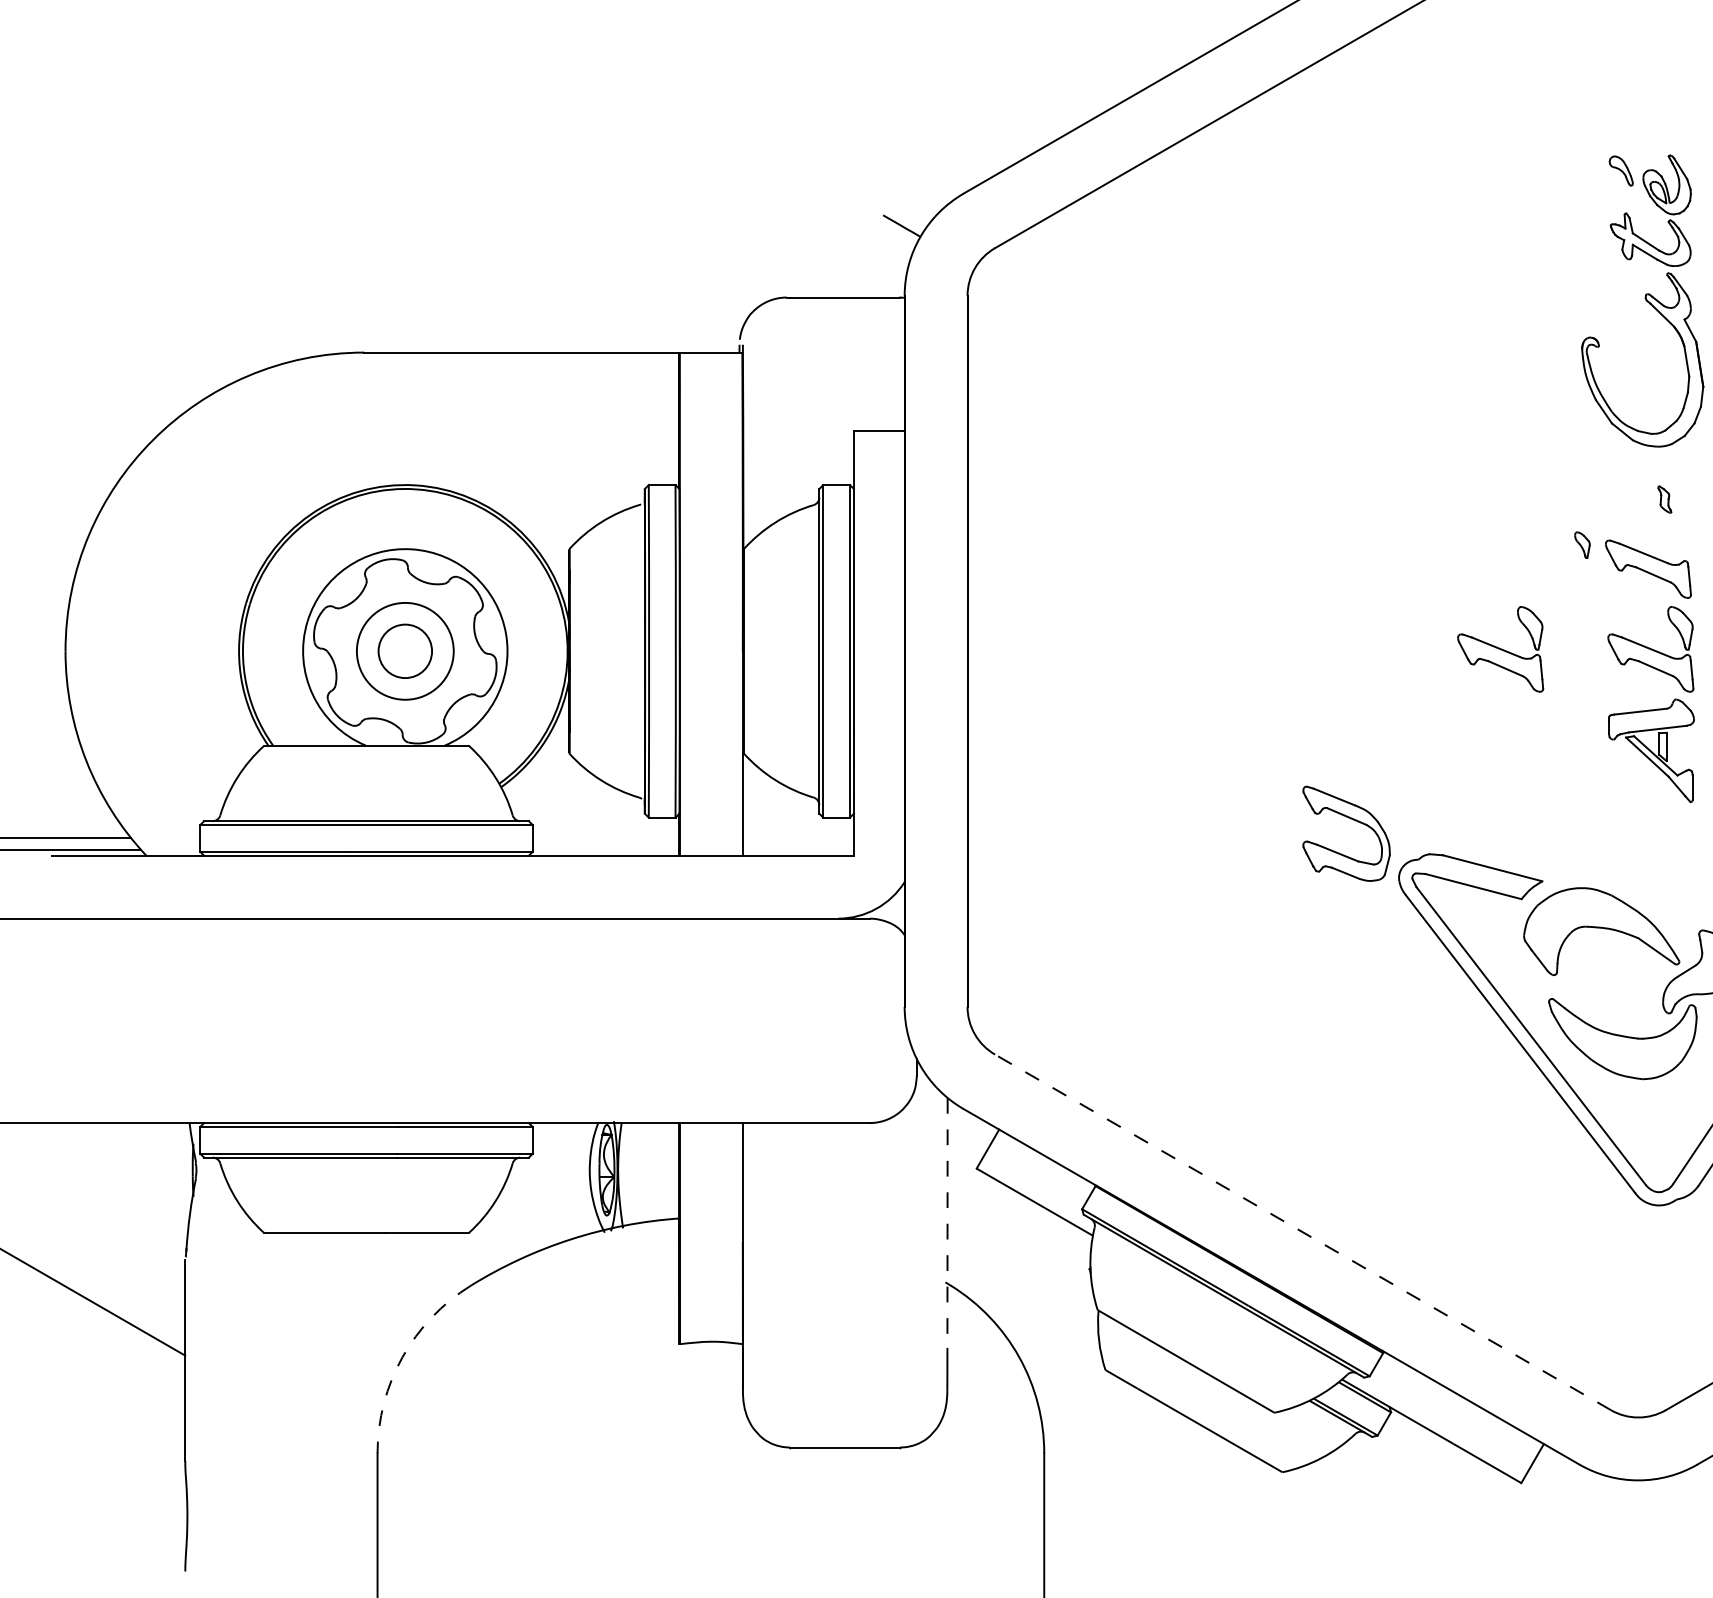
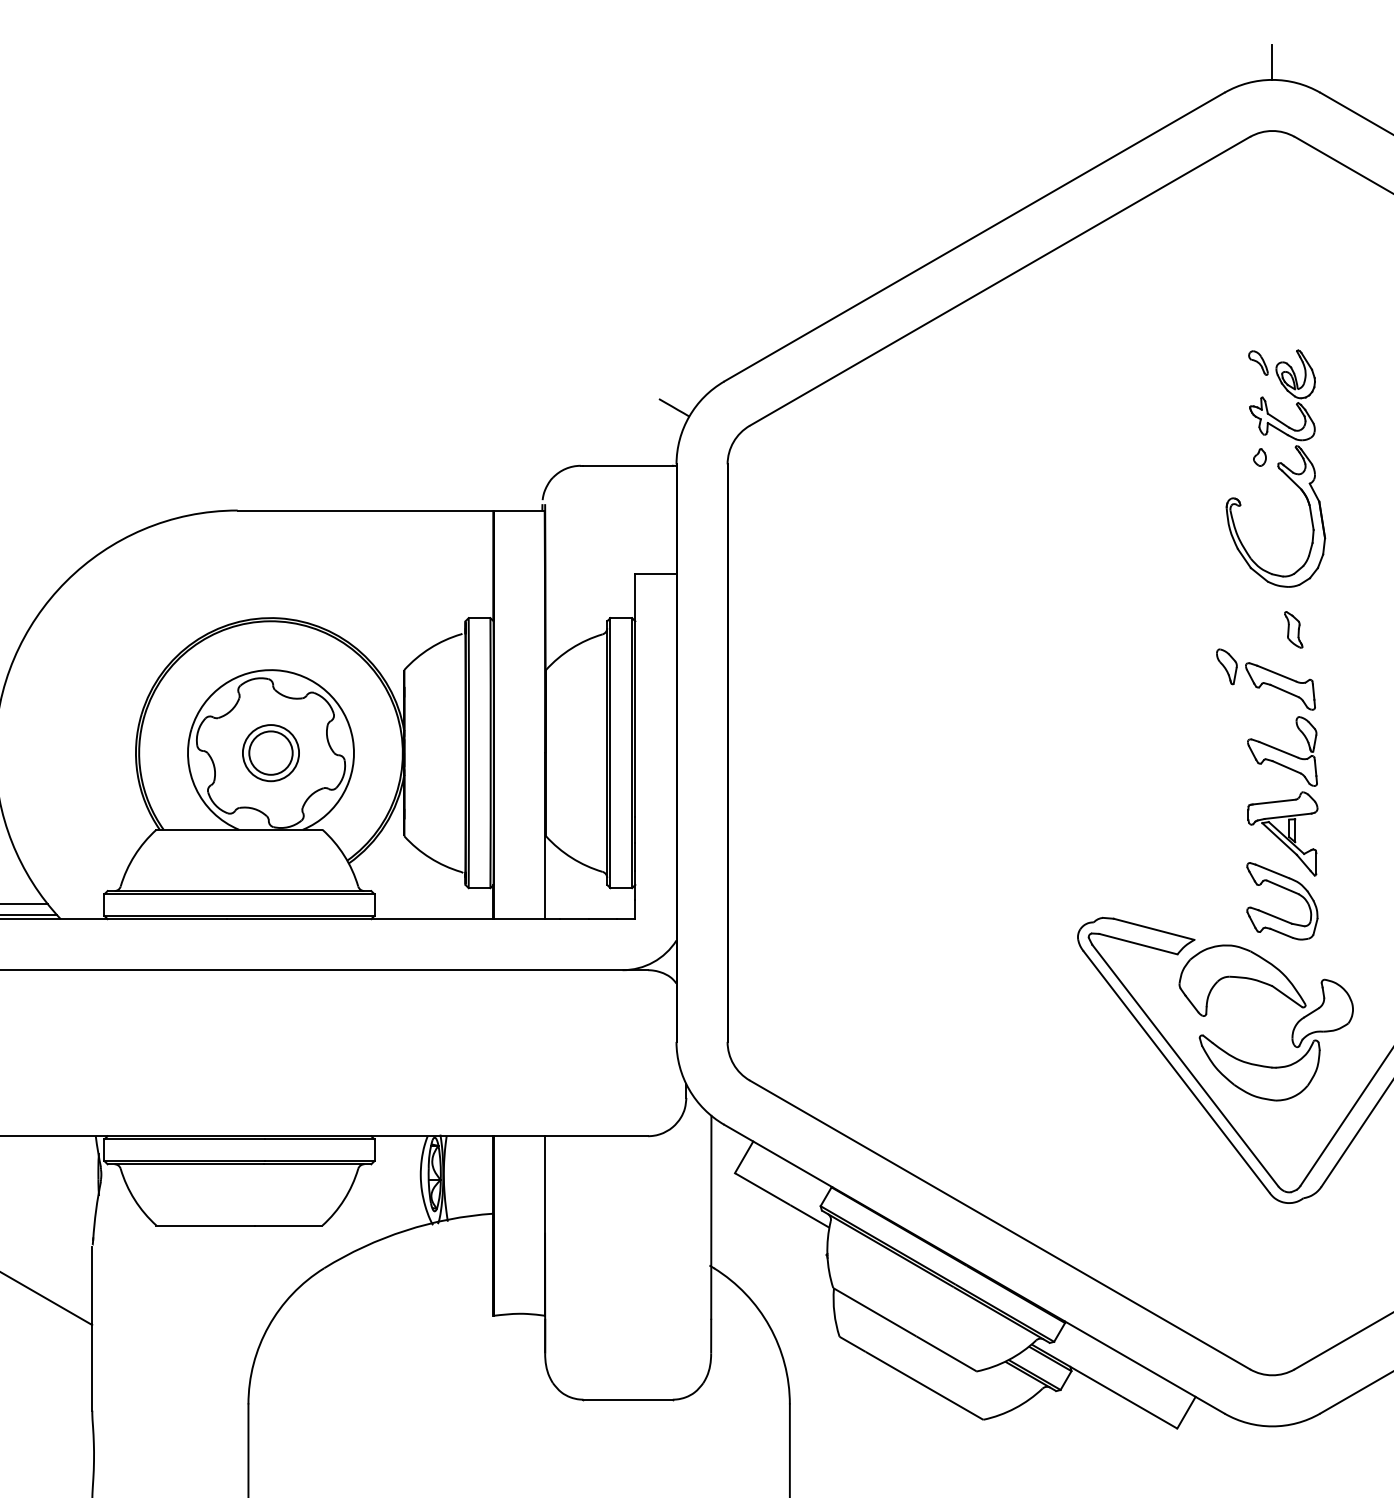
part: (1622, 287) -> (1259, 457), added
part: (1664, 499) -> (1293, 629), size x1.67
part: (1581, 544) -> (1226, 666), size x1.67
part: (1500, 649) -> (1160, 751), removed
circle: (404, 651) -> (270, 753), size x0.71
part: (1352, 820) -> (1287, 890), moved
line: (947, 1223) -> (711, 1217), dashed -> solid
line: (1302, 1231) -> (999, 1224), dashed -> solid
arc: (402, 1357) -> (268, 1326), dashed -> solid

